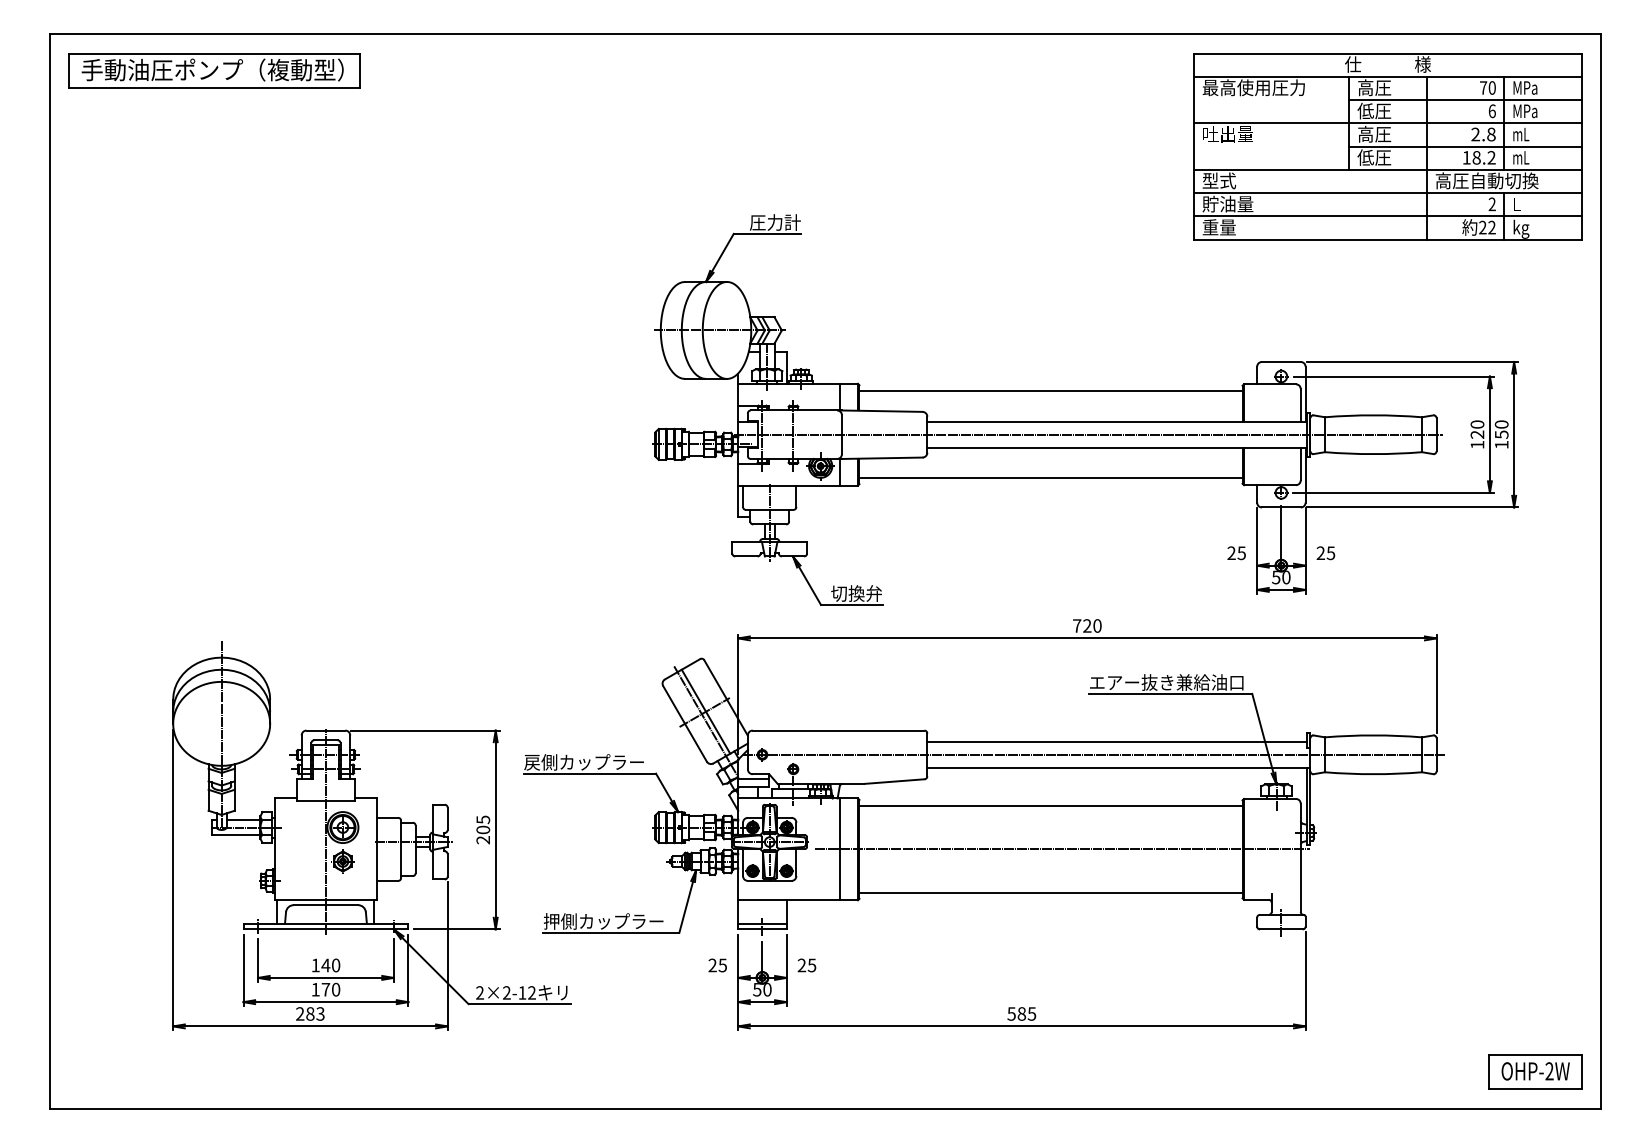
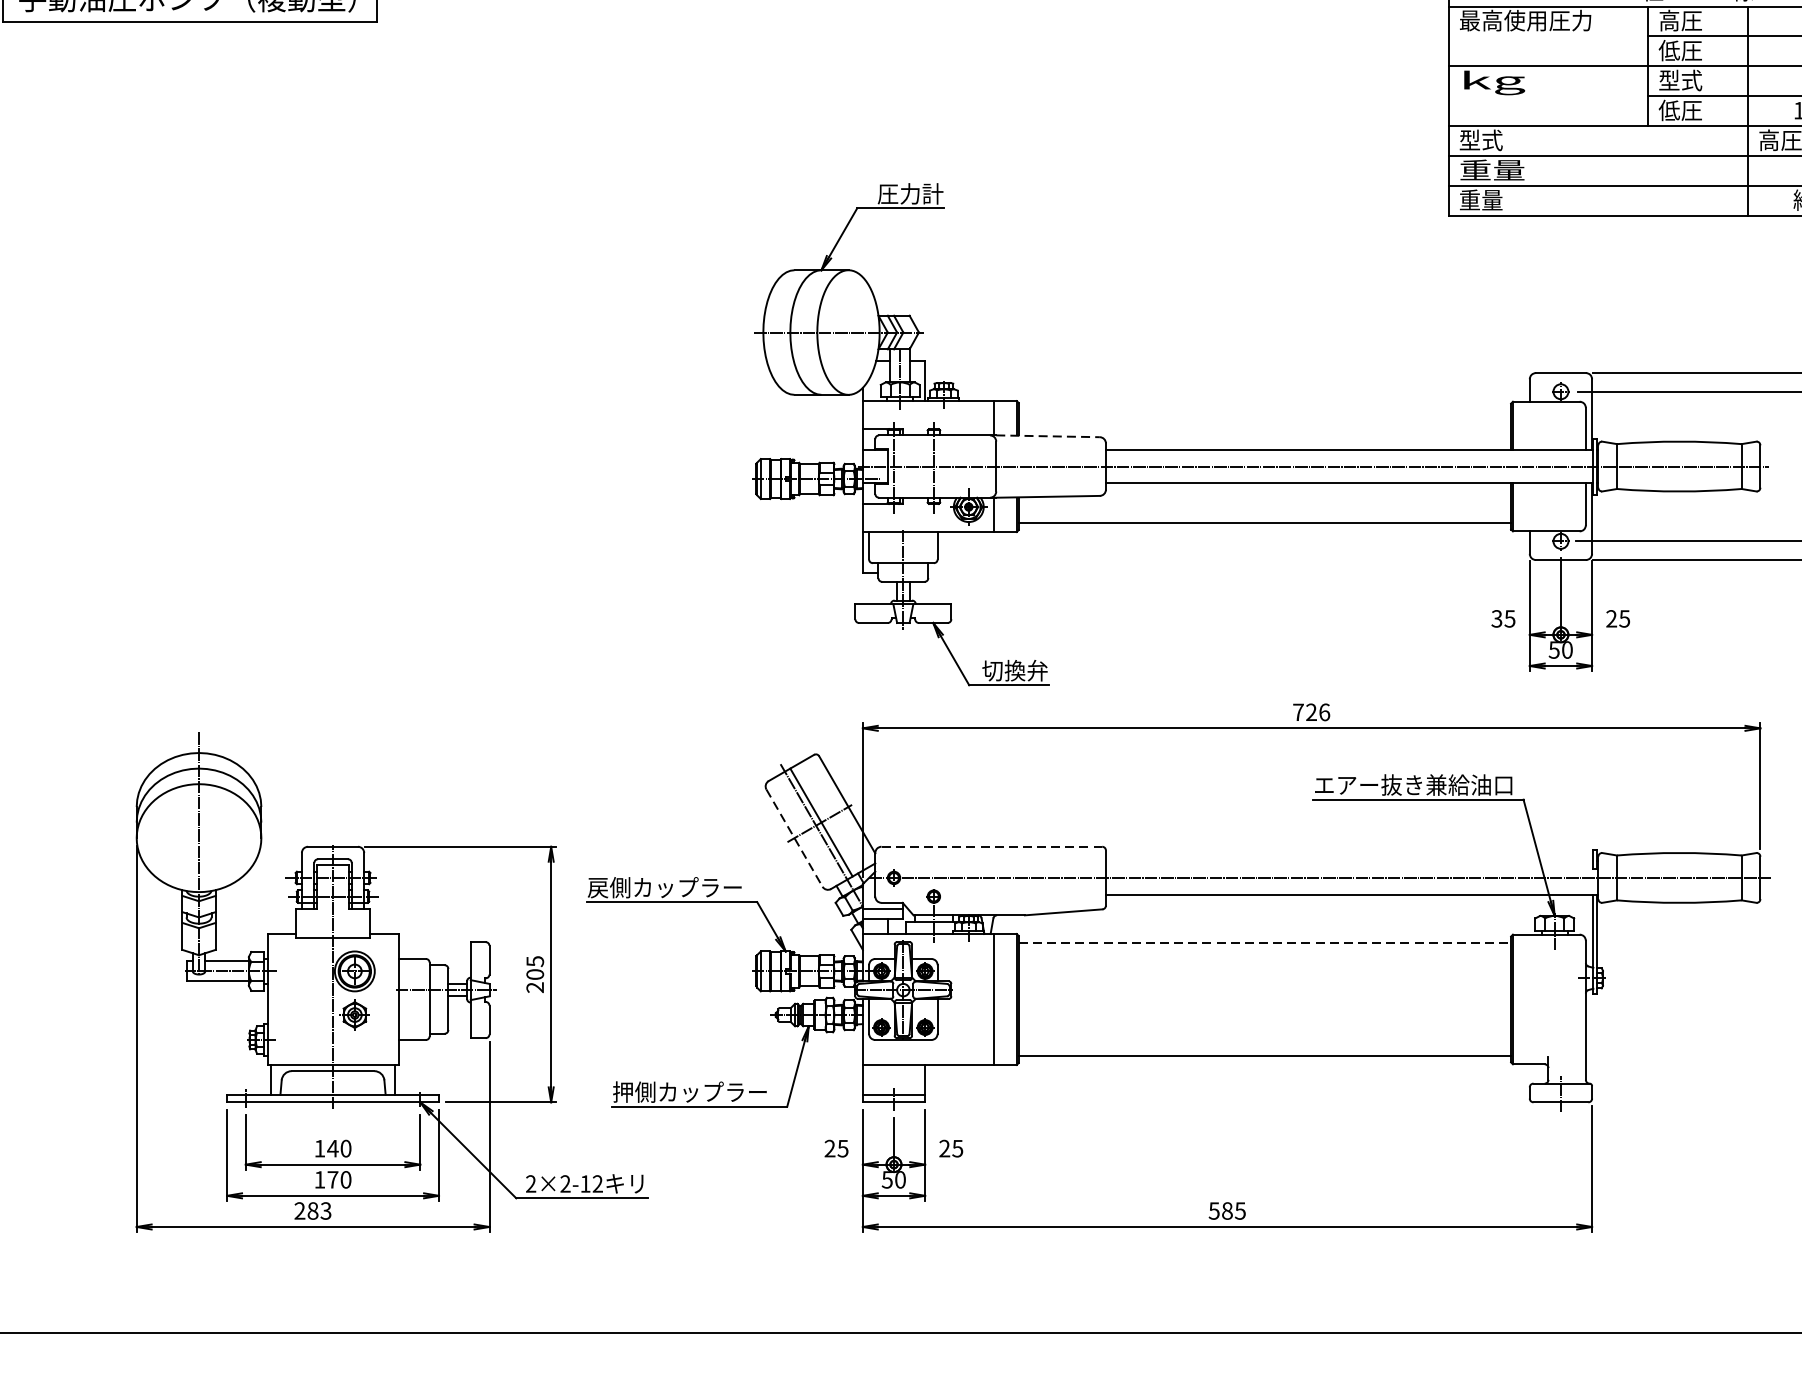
text: (1374, 133) -> (1680, 79), 高圧 -> 型式
text: (1228, 135) -> (1492, 81), 吐出量 -> kg
text: (1227, 203) -> (1491, 169), 貯油量 -> 重量
line: (1050, 391) -> (1264, 411), removed
line: (882, 411) -> (1048, 436), solid -> dashed
text: (1231, 553) -> (1496, 619), 25 -> 35
text: (1097, 625) -> (1324, 711), 720 -> 726
line: (685, 723) -> (795, 837), solid -> dashed
line: (838, 730) -> (991, 846), solid -> dashed
line: (1116, 741) -> (1349, 860), removed
line: (1051, 805) -> (1265, 943), solid -> dashed
line: (1062, 849) -> (1279, 999), removed

